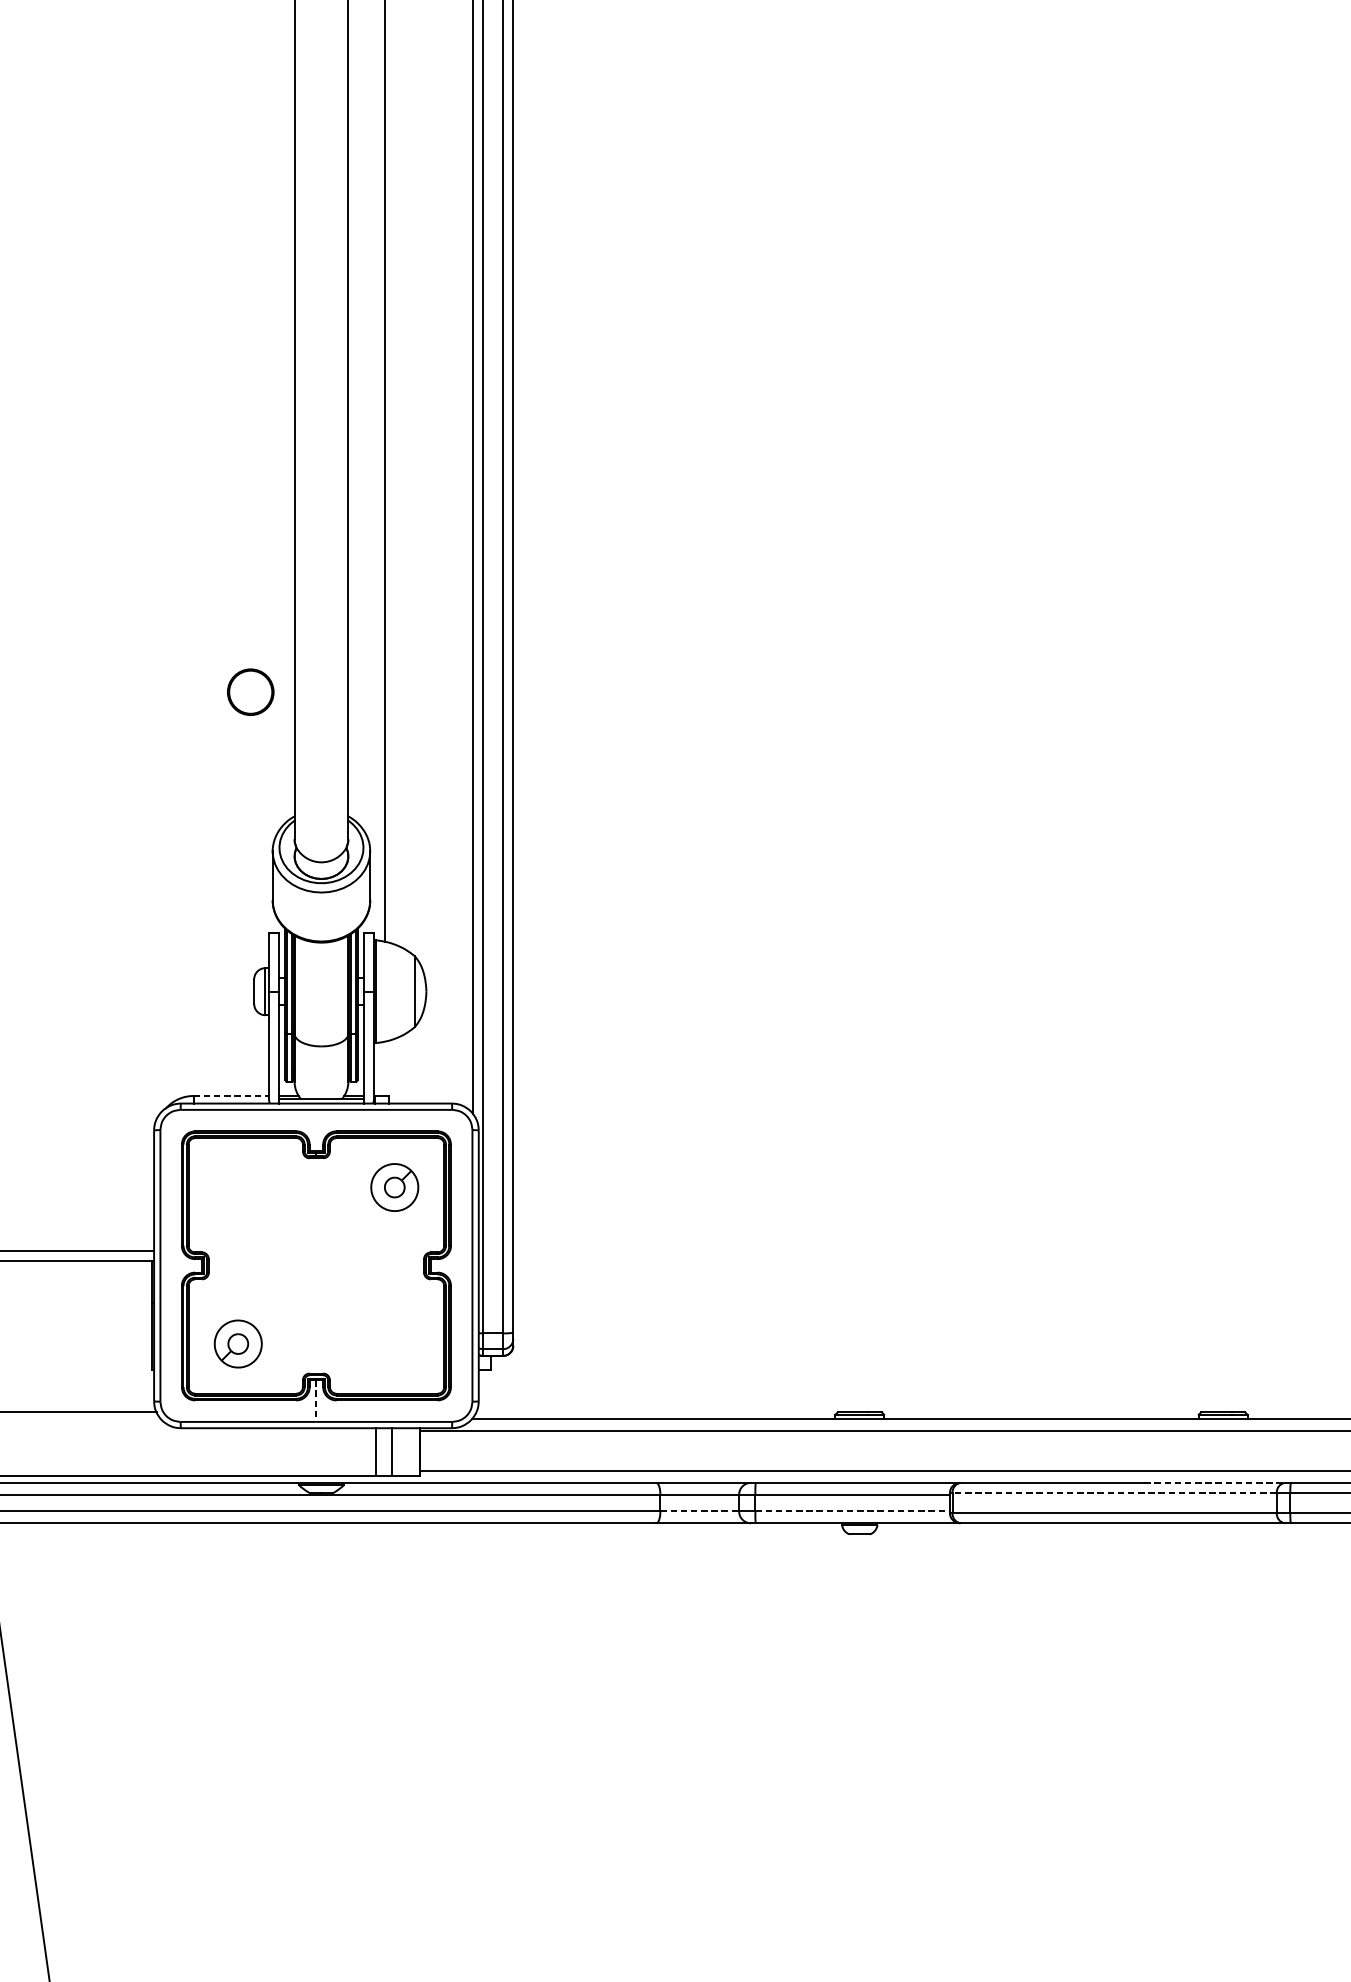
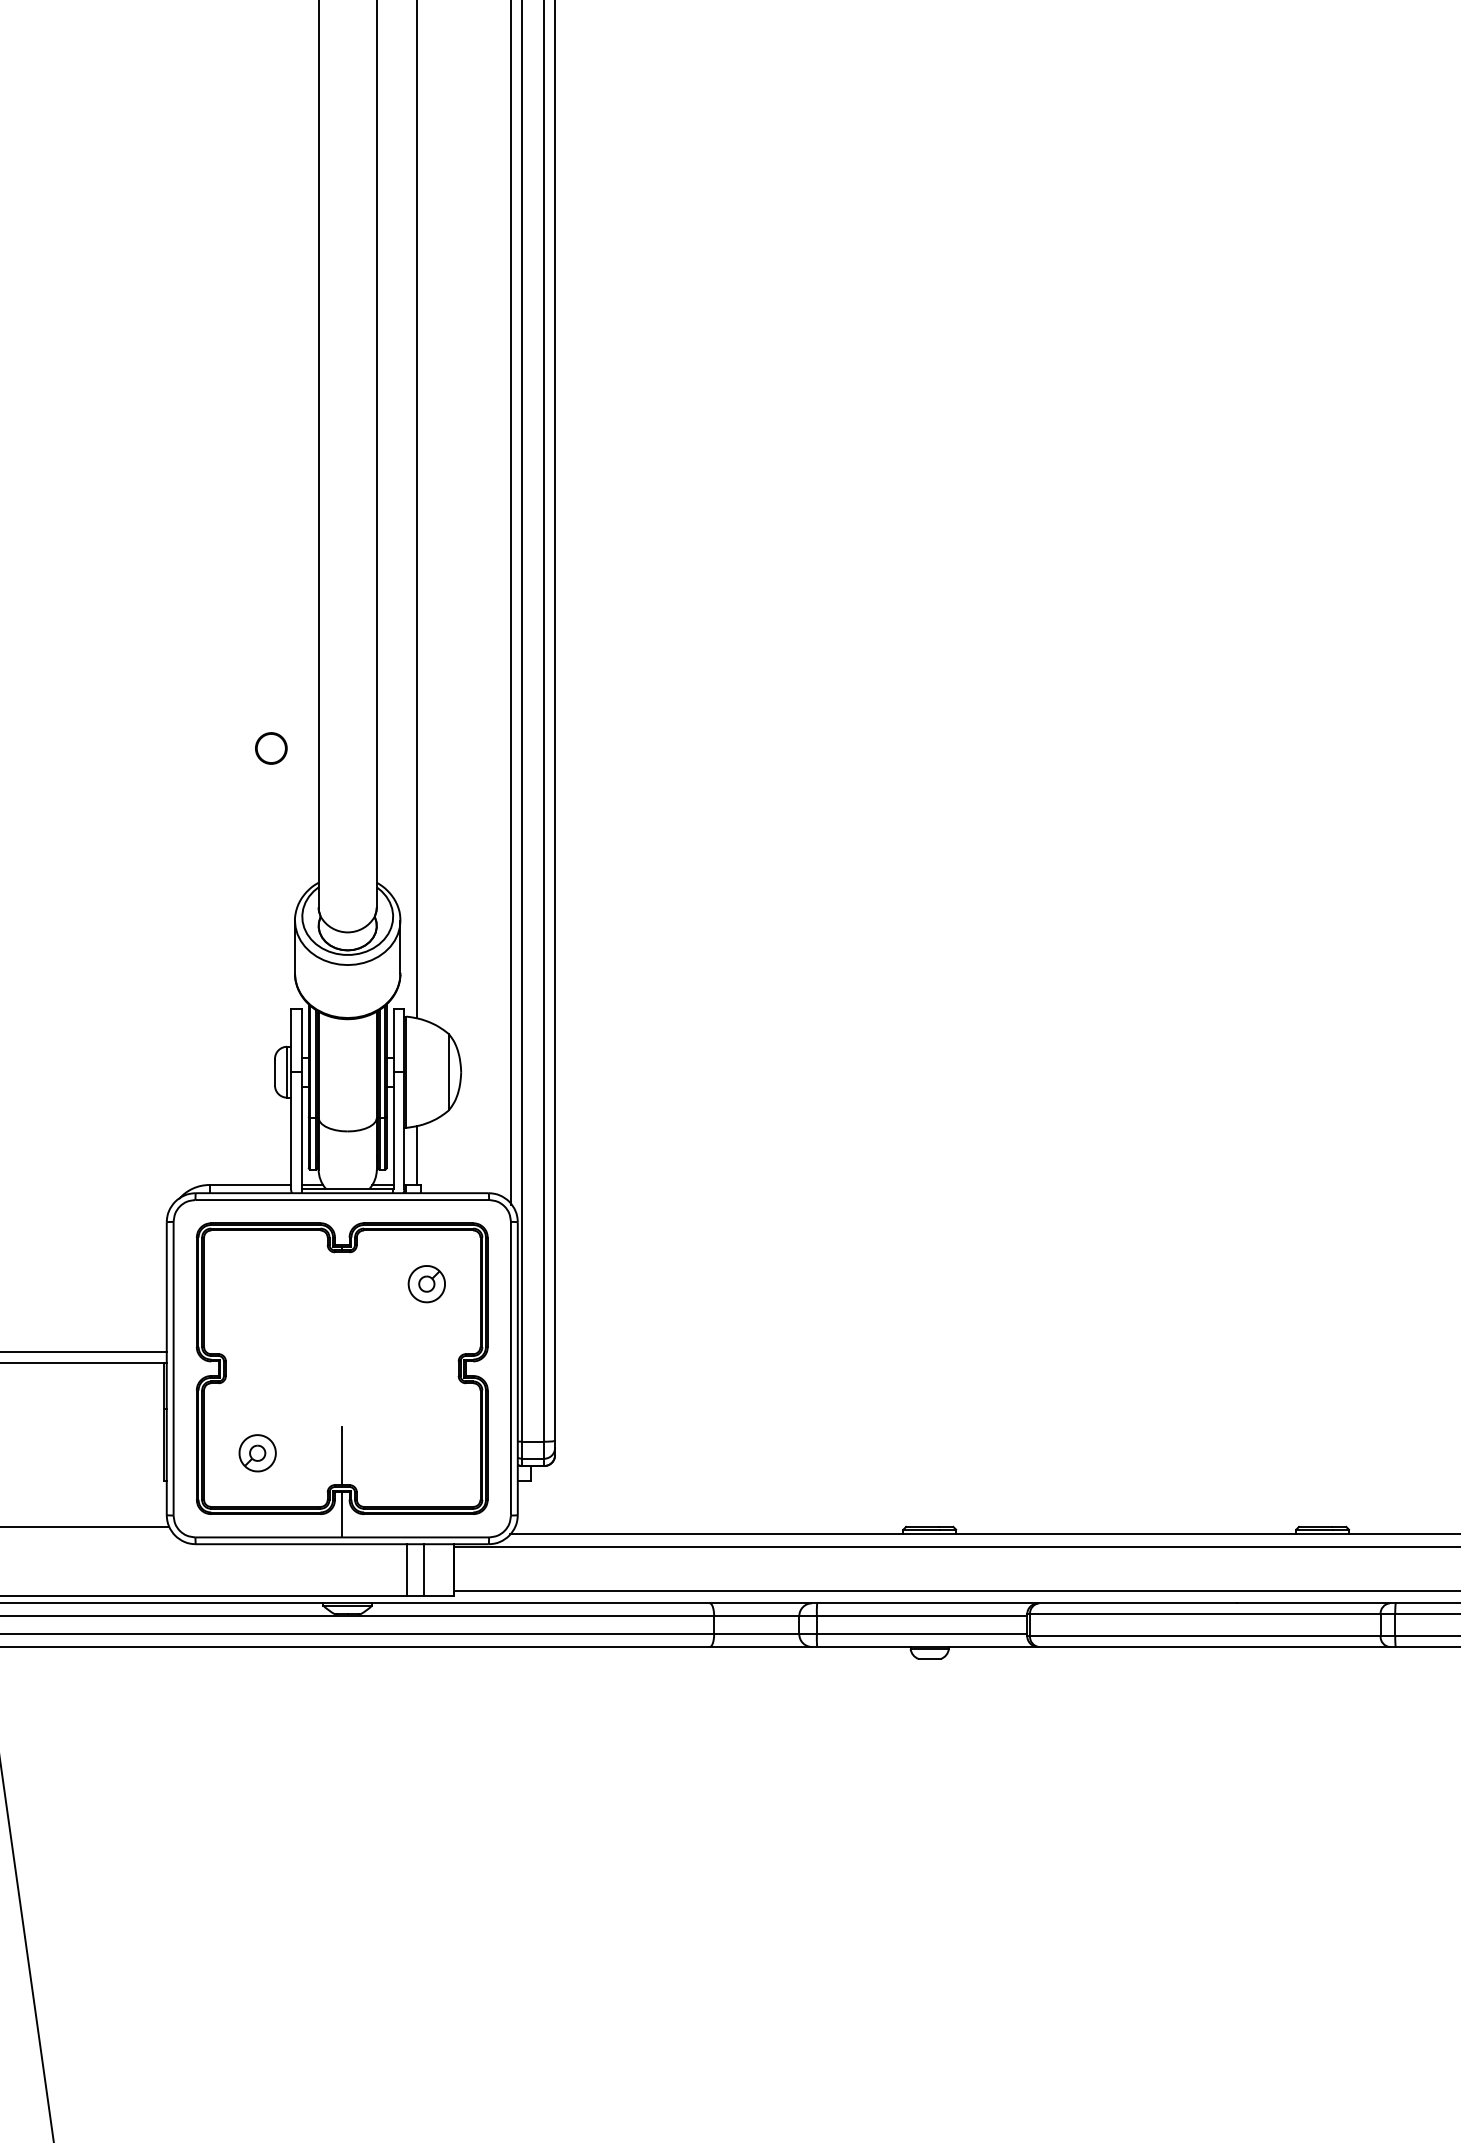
circle: (250, 692) -> (271, 748), size x0.62
line: (385, 1068) -> (416, 1155), added
line: (231, 1096) -> (250, 1185), dashed -> solid
part: (394, 1188) -> (426, 1284), size x0.71
part: (238, 1344) -> (257, 1453), size x0.71
line: (316, 1347) -> (342, 1456), added
line: (316, 1400) -> (342, 1514), dashed -> solid
line: (1215, 1483) -> (1314, 1603), dashed -> solid
line: (1113, 1493) -> (1204, 1614), dashed -> solid
line: (699, 1511) -> (756, 1634), dashed -> solid
line: (853, 1511) -> (922, 1634), dashed -> solid

